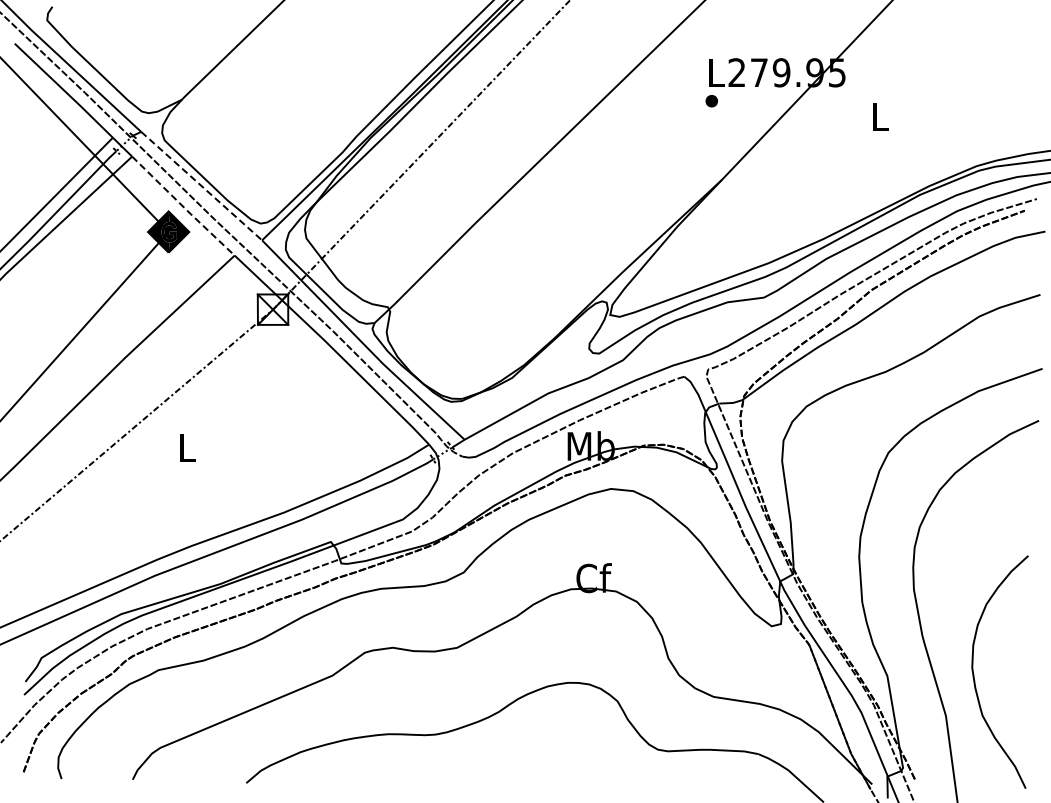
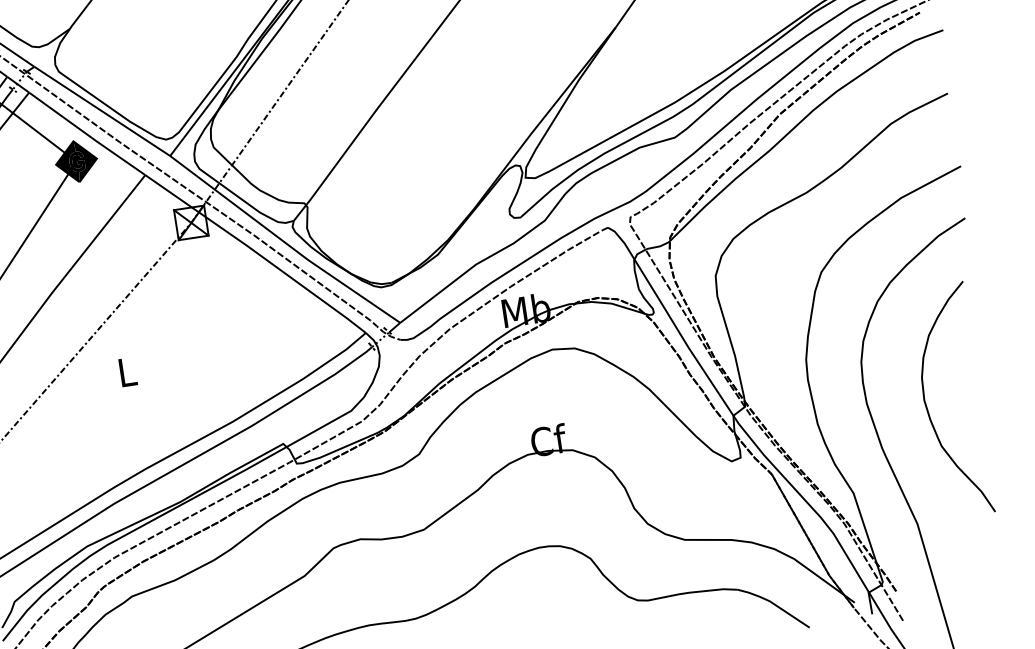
line: (202, 186) -> (103, 111), dashed -> solid
line: (183, 207) -> (87, 135), dashed -> solid
curve: (974, 674) -> (927, 406), moved

